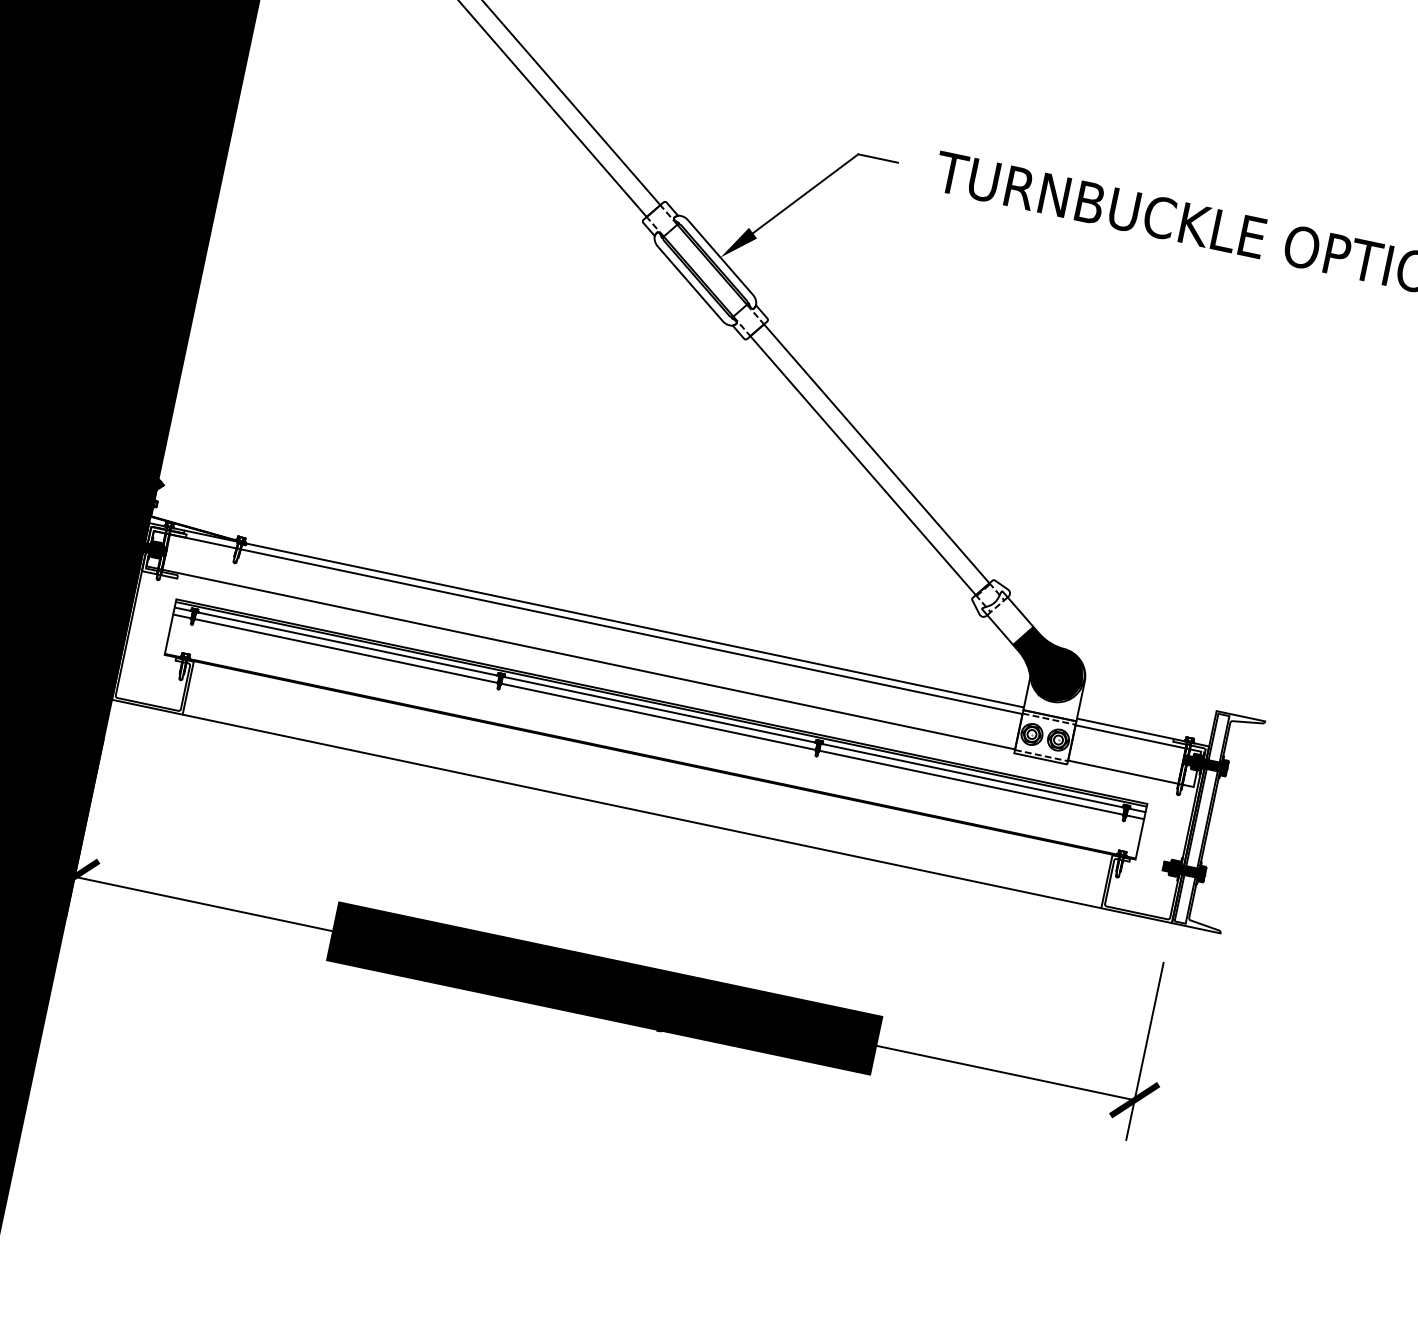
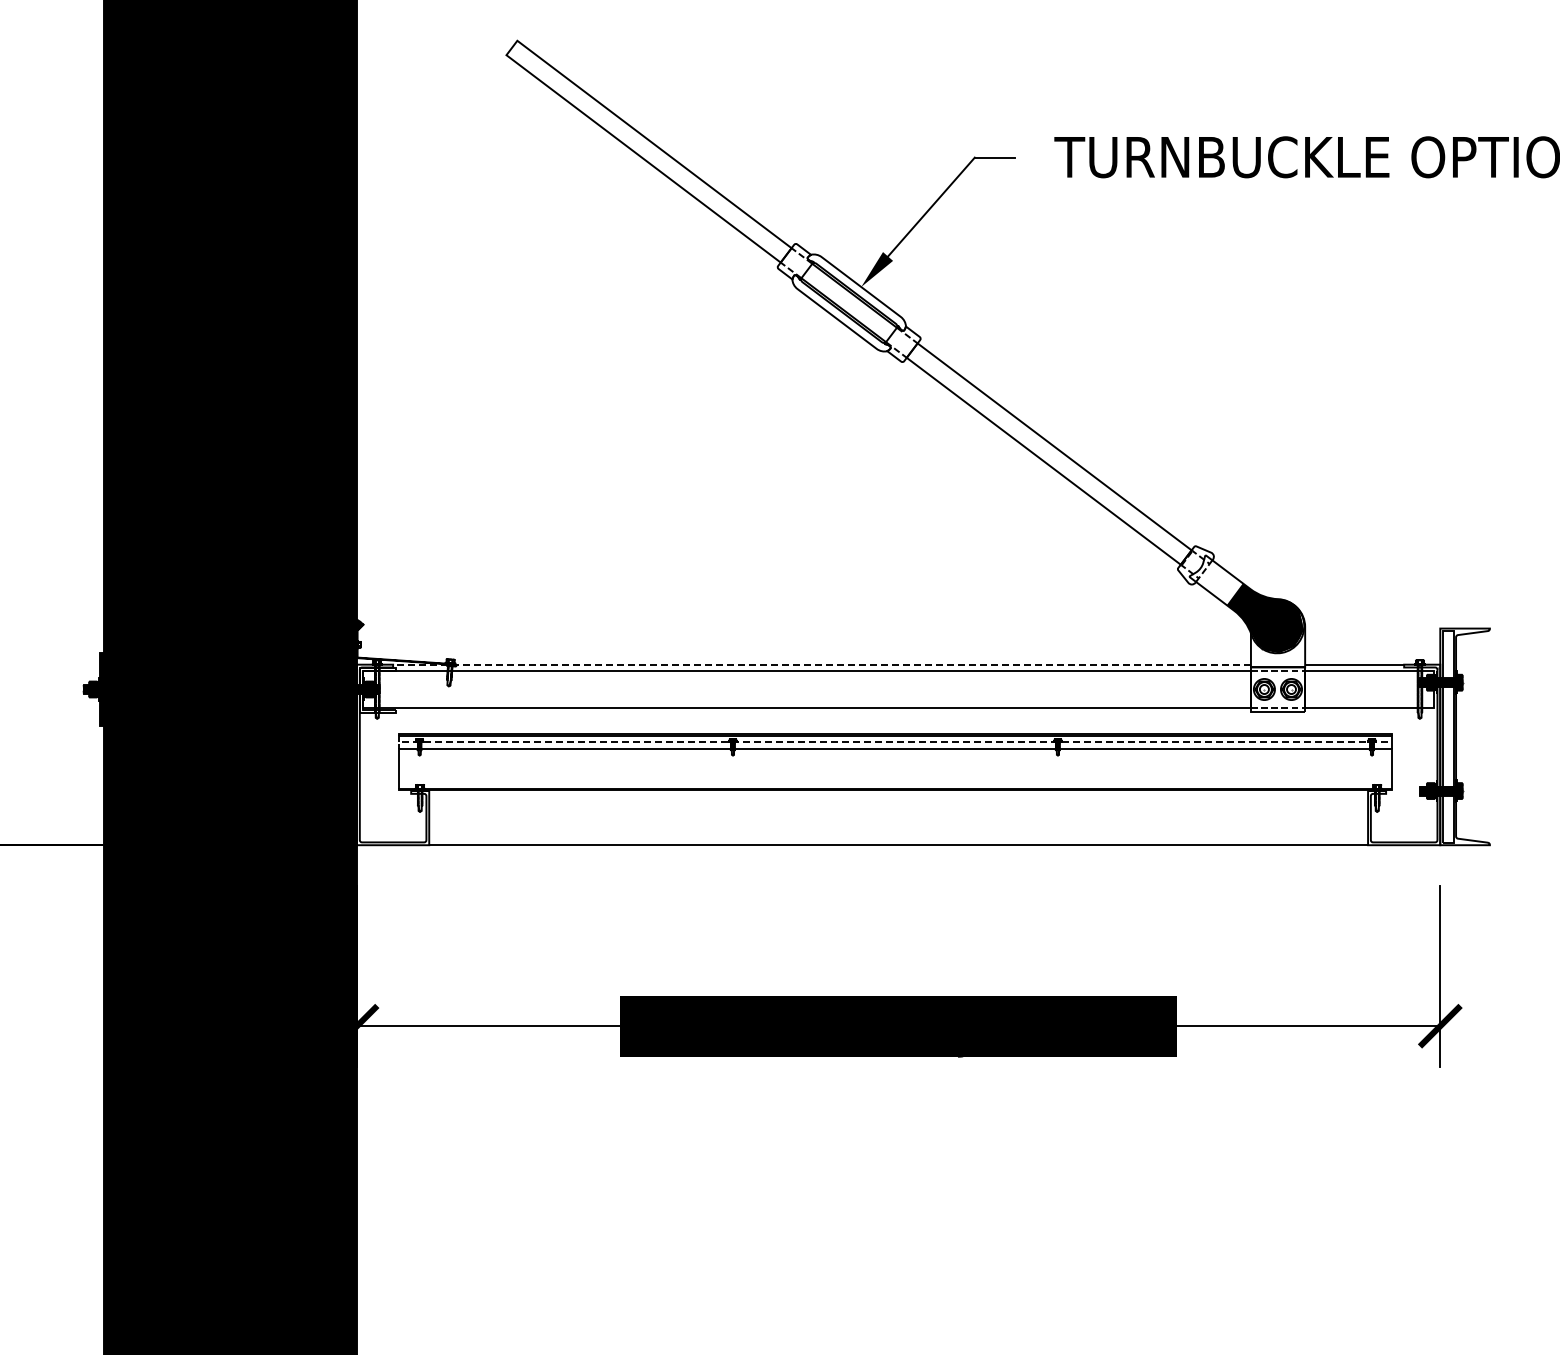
line: (604, 618) -> (822, 664), solid -> dashed
line: (659, 710) -> (894, 742), solid -> dashed

